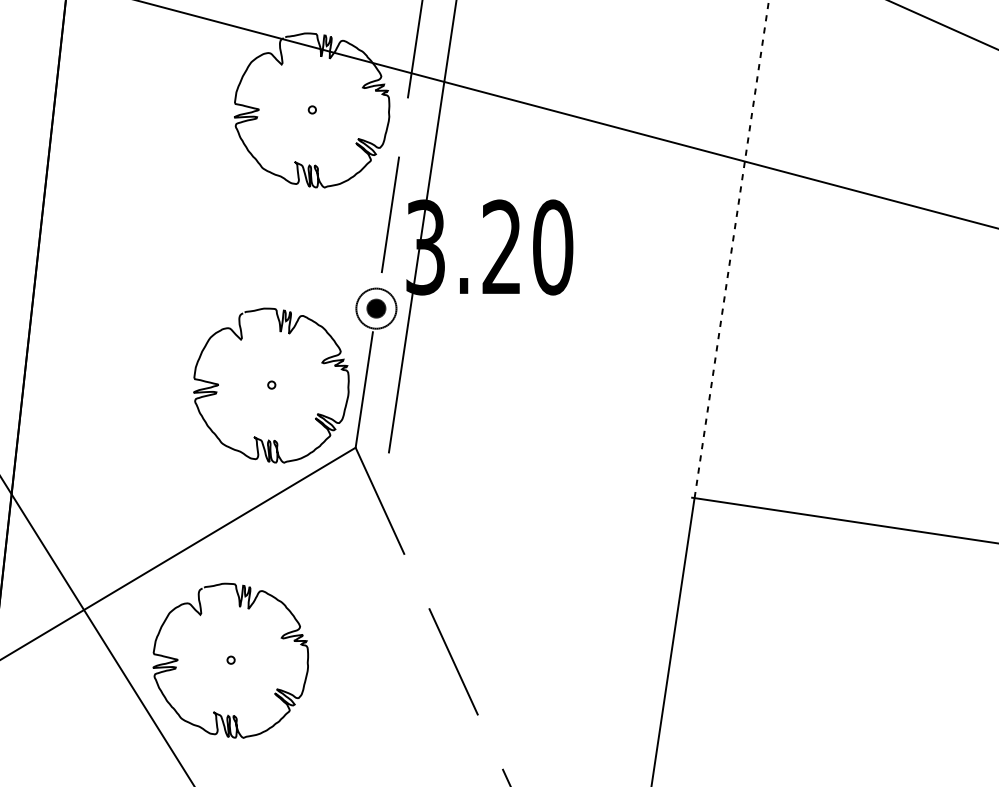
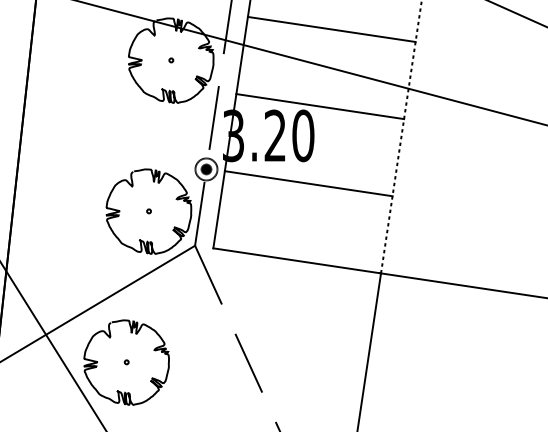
line: (604, 51) -> (331, 28), added
line: (584, 193) -> (320, 106), added
line: (562, 334) -> (308, 183), added
line: (542, 474) -> (297, 260), added

